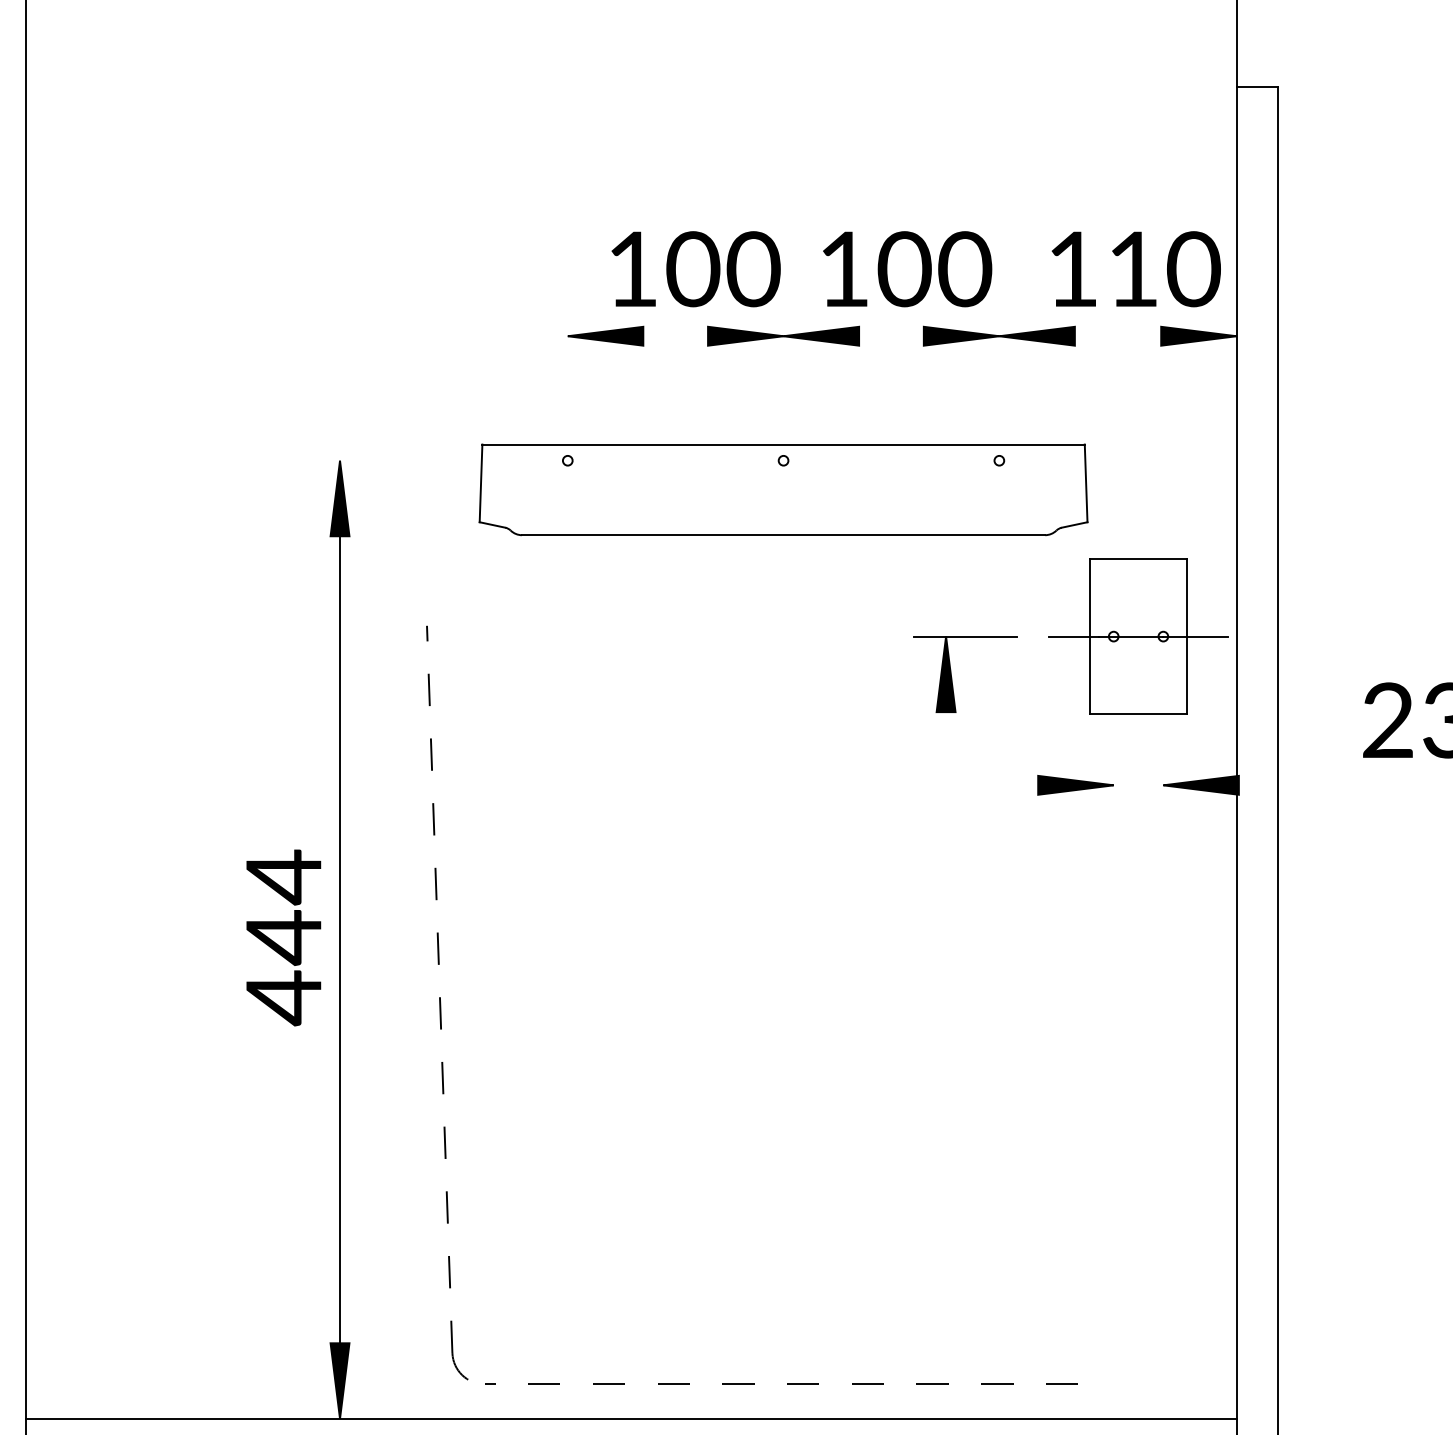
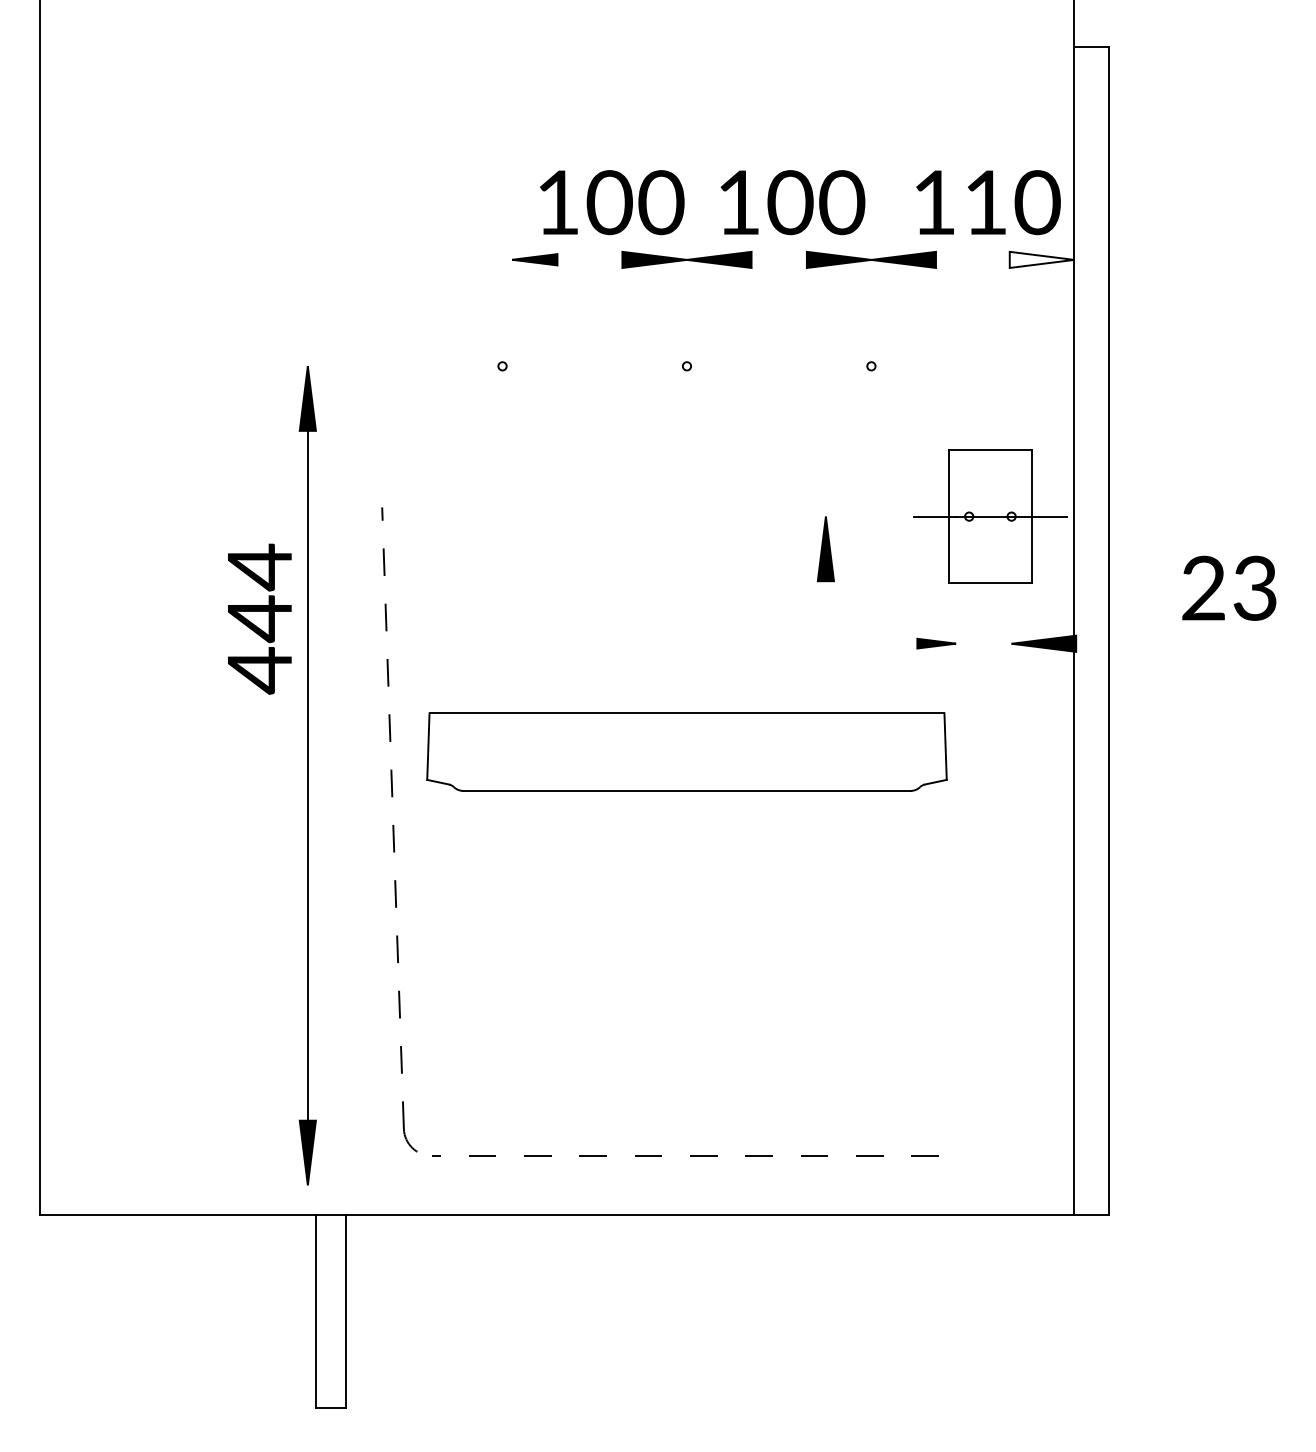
part: (605, 335) -> (534, 259), size x0.7
fill: (1198, 335) -> (1041, 259), removed
part: (783, 489) -> (686, 751), moved
line: (965, 636) -> (842, 516), removed
part: (1075, 785) -> (936, 643), size x0.6
text: (283, 937) -> (259, 618), moved
line: (630, 1419) -> (556, 1185), removed

